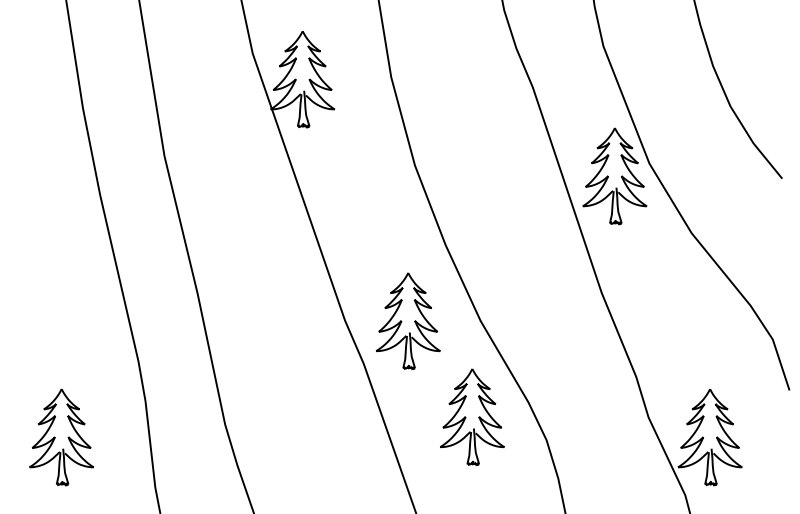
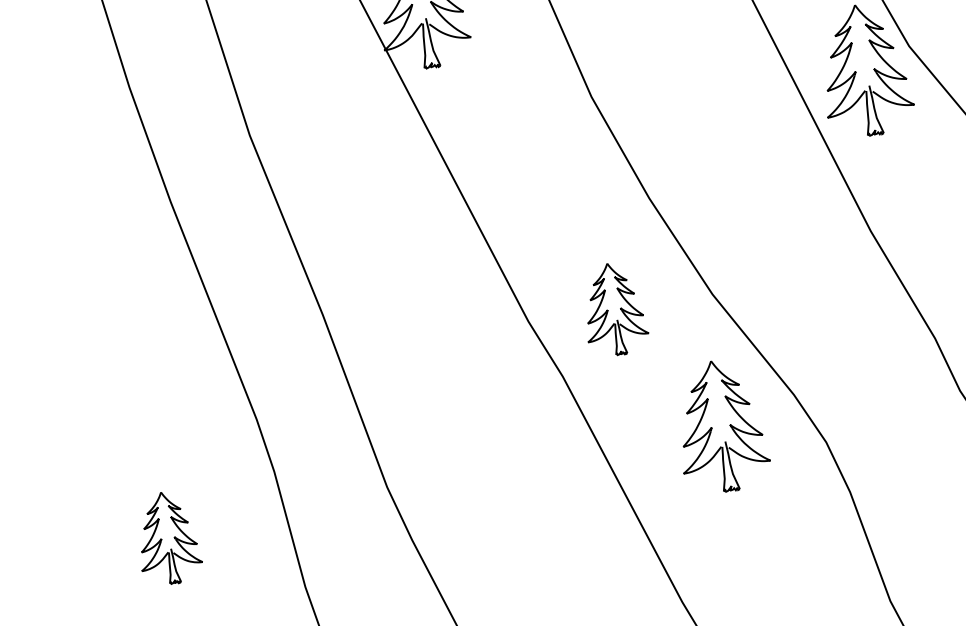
part: (407, 320) -> (613, 308), size x0.7
part: (61, 437) -> (167, 538), size x0.7

